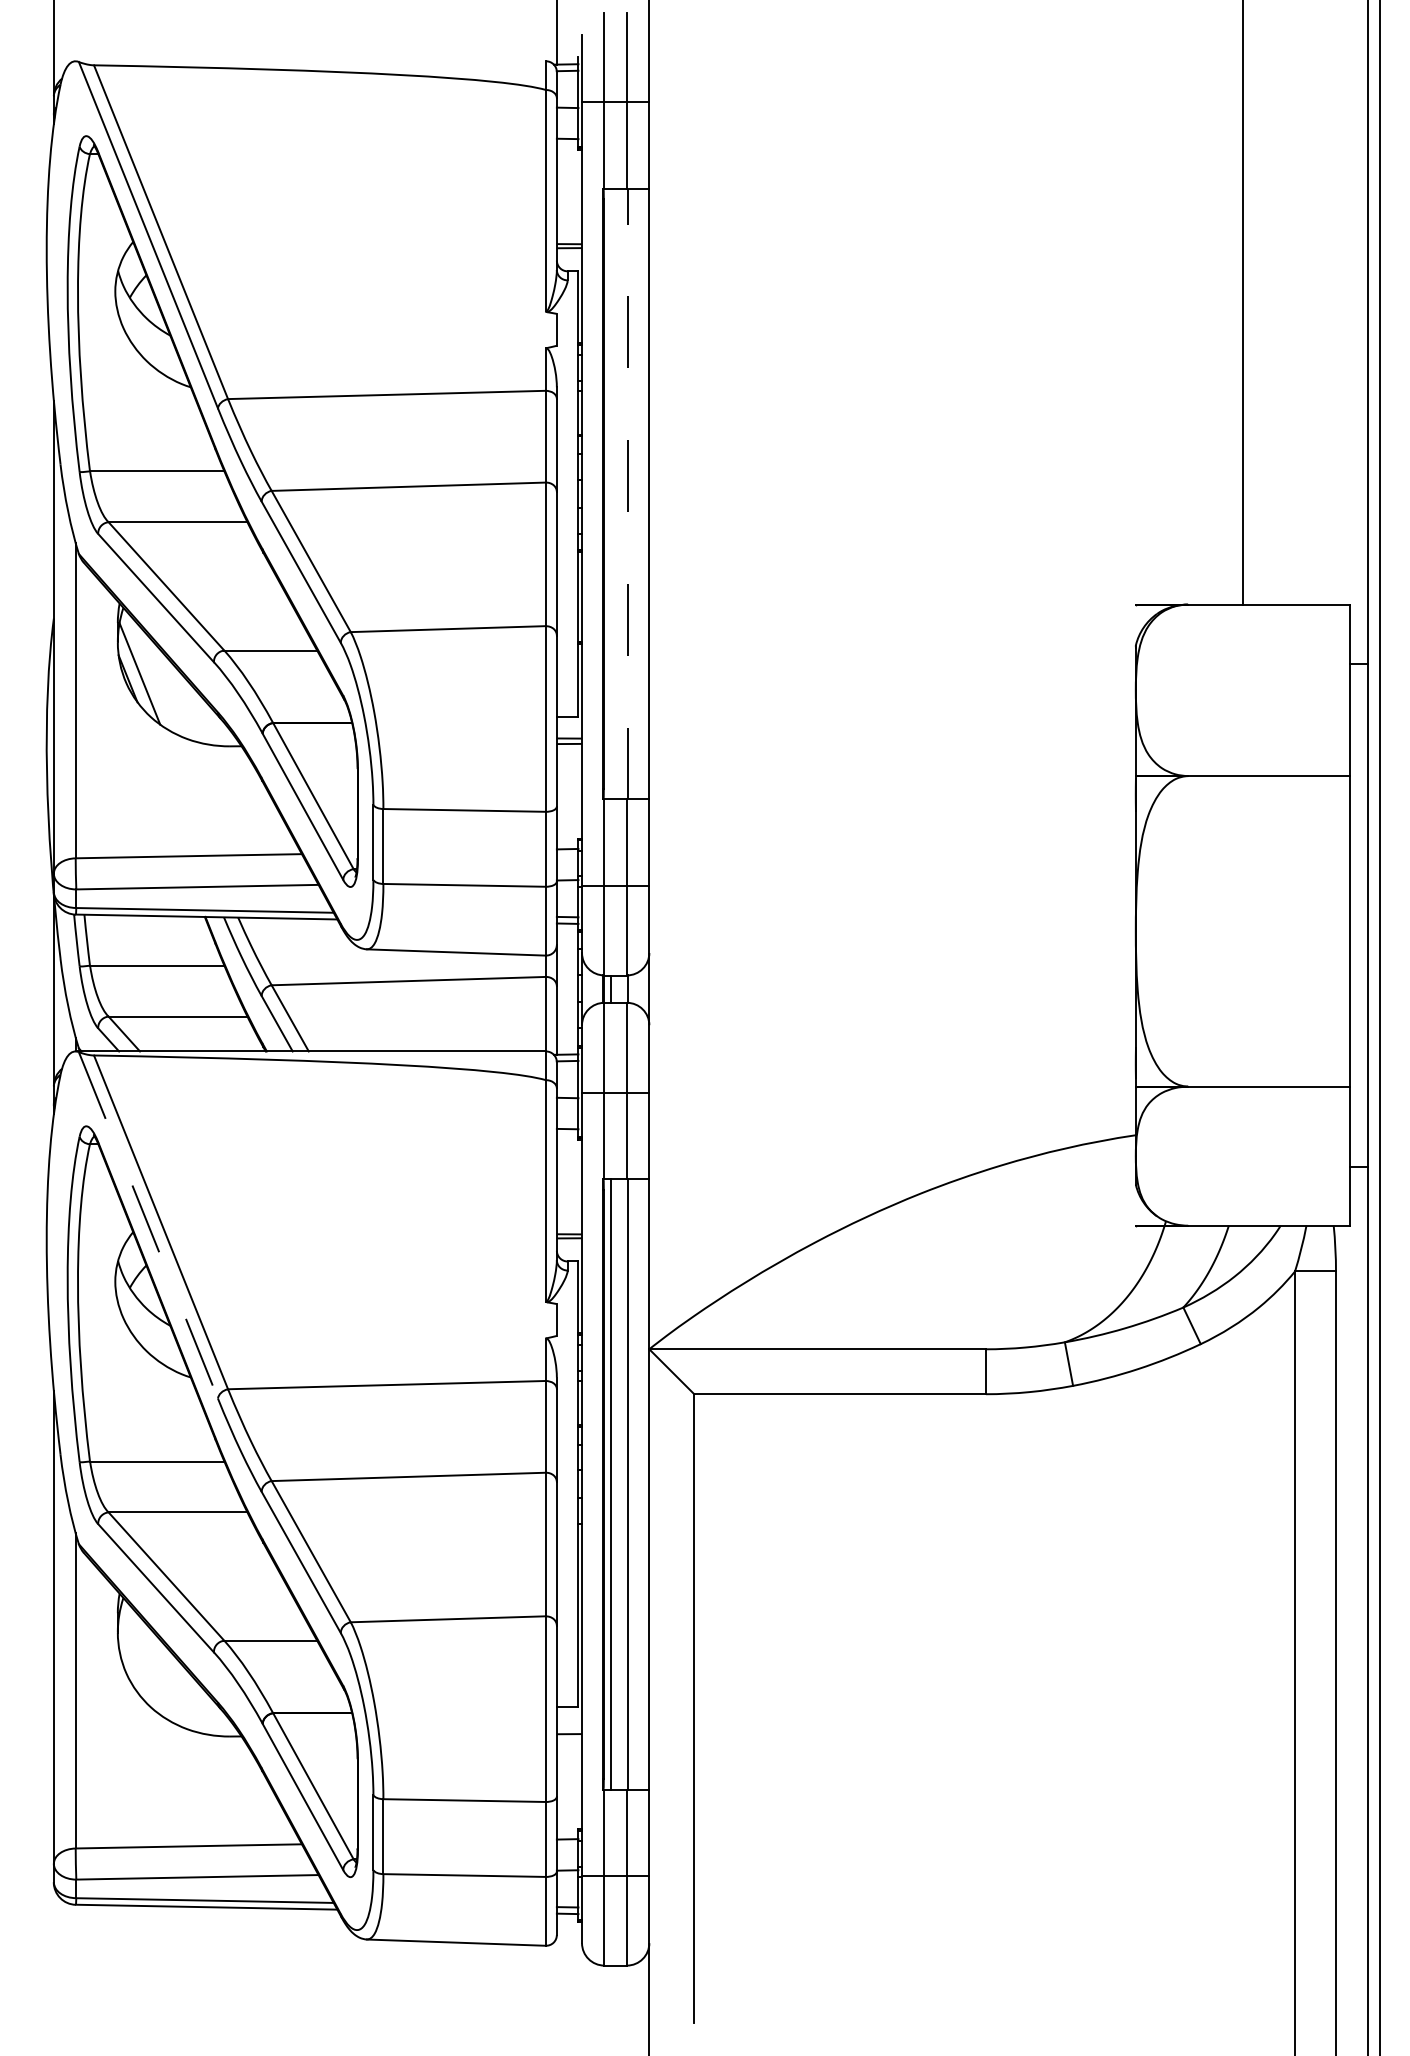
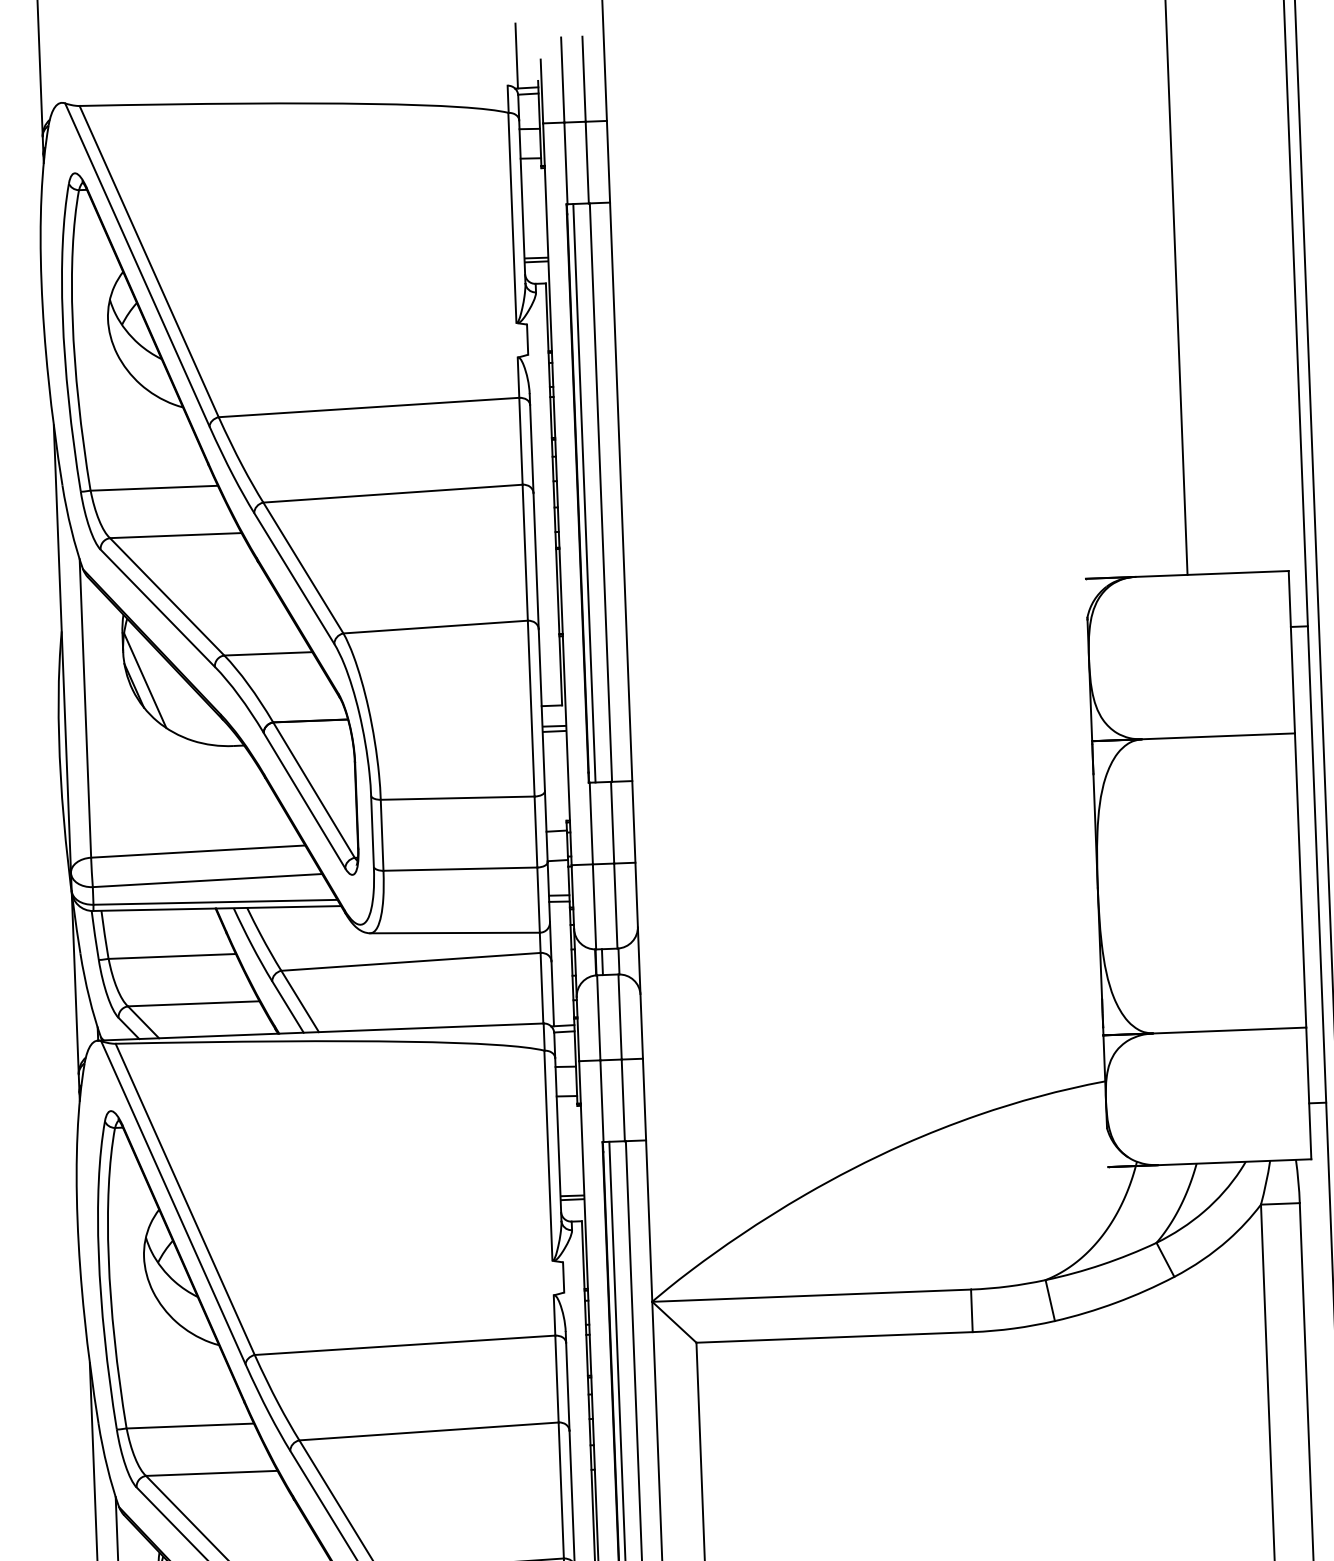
line: (610, 493) -> (584, 492), added
line: (628, 493) -> (601, 492), dashed -> solid
line: (148, 1225) -> (173, 1202), dashed -> solid

